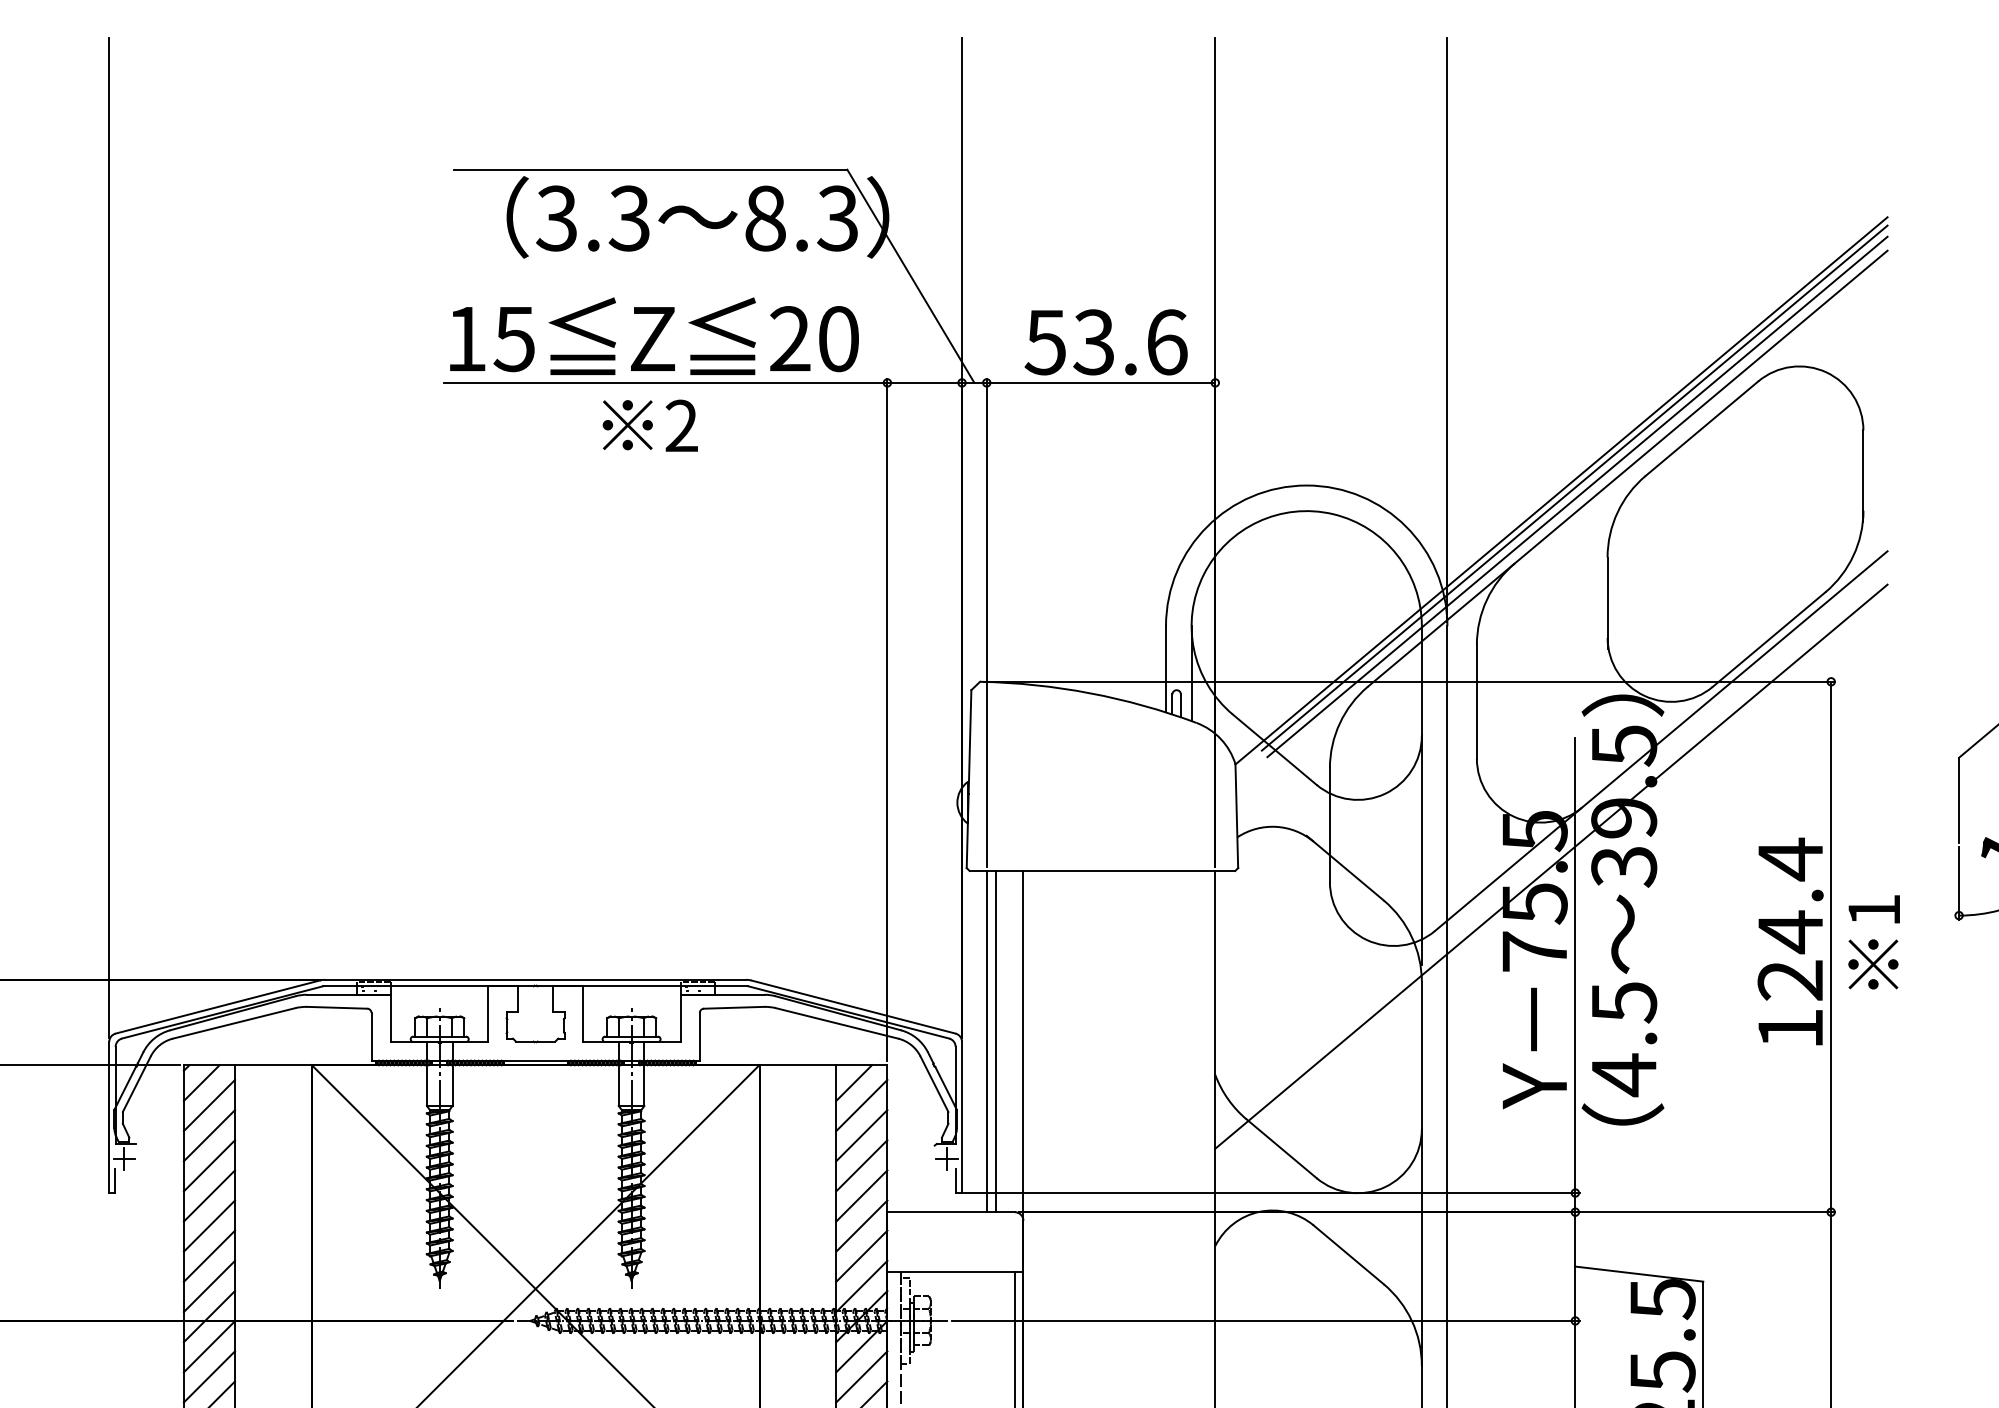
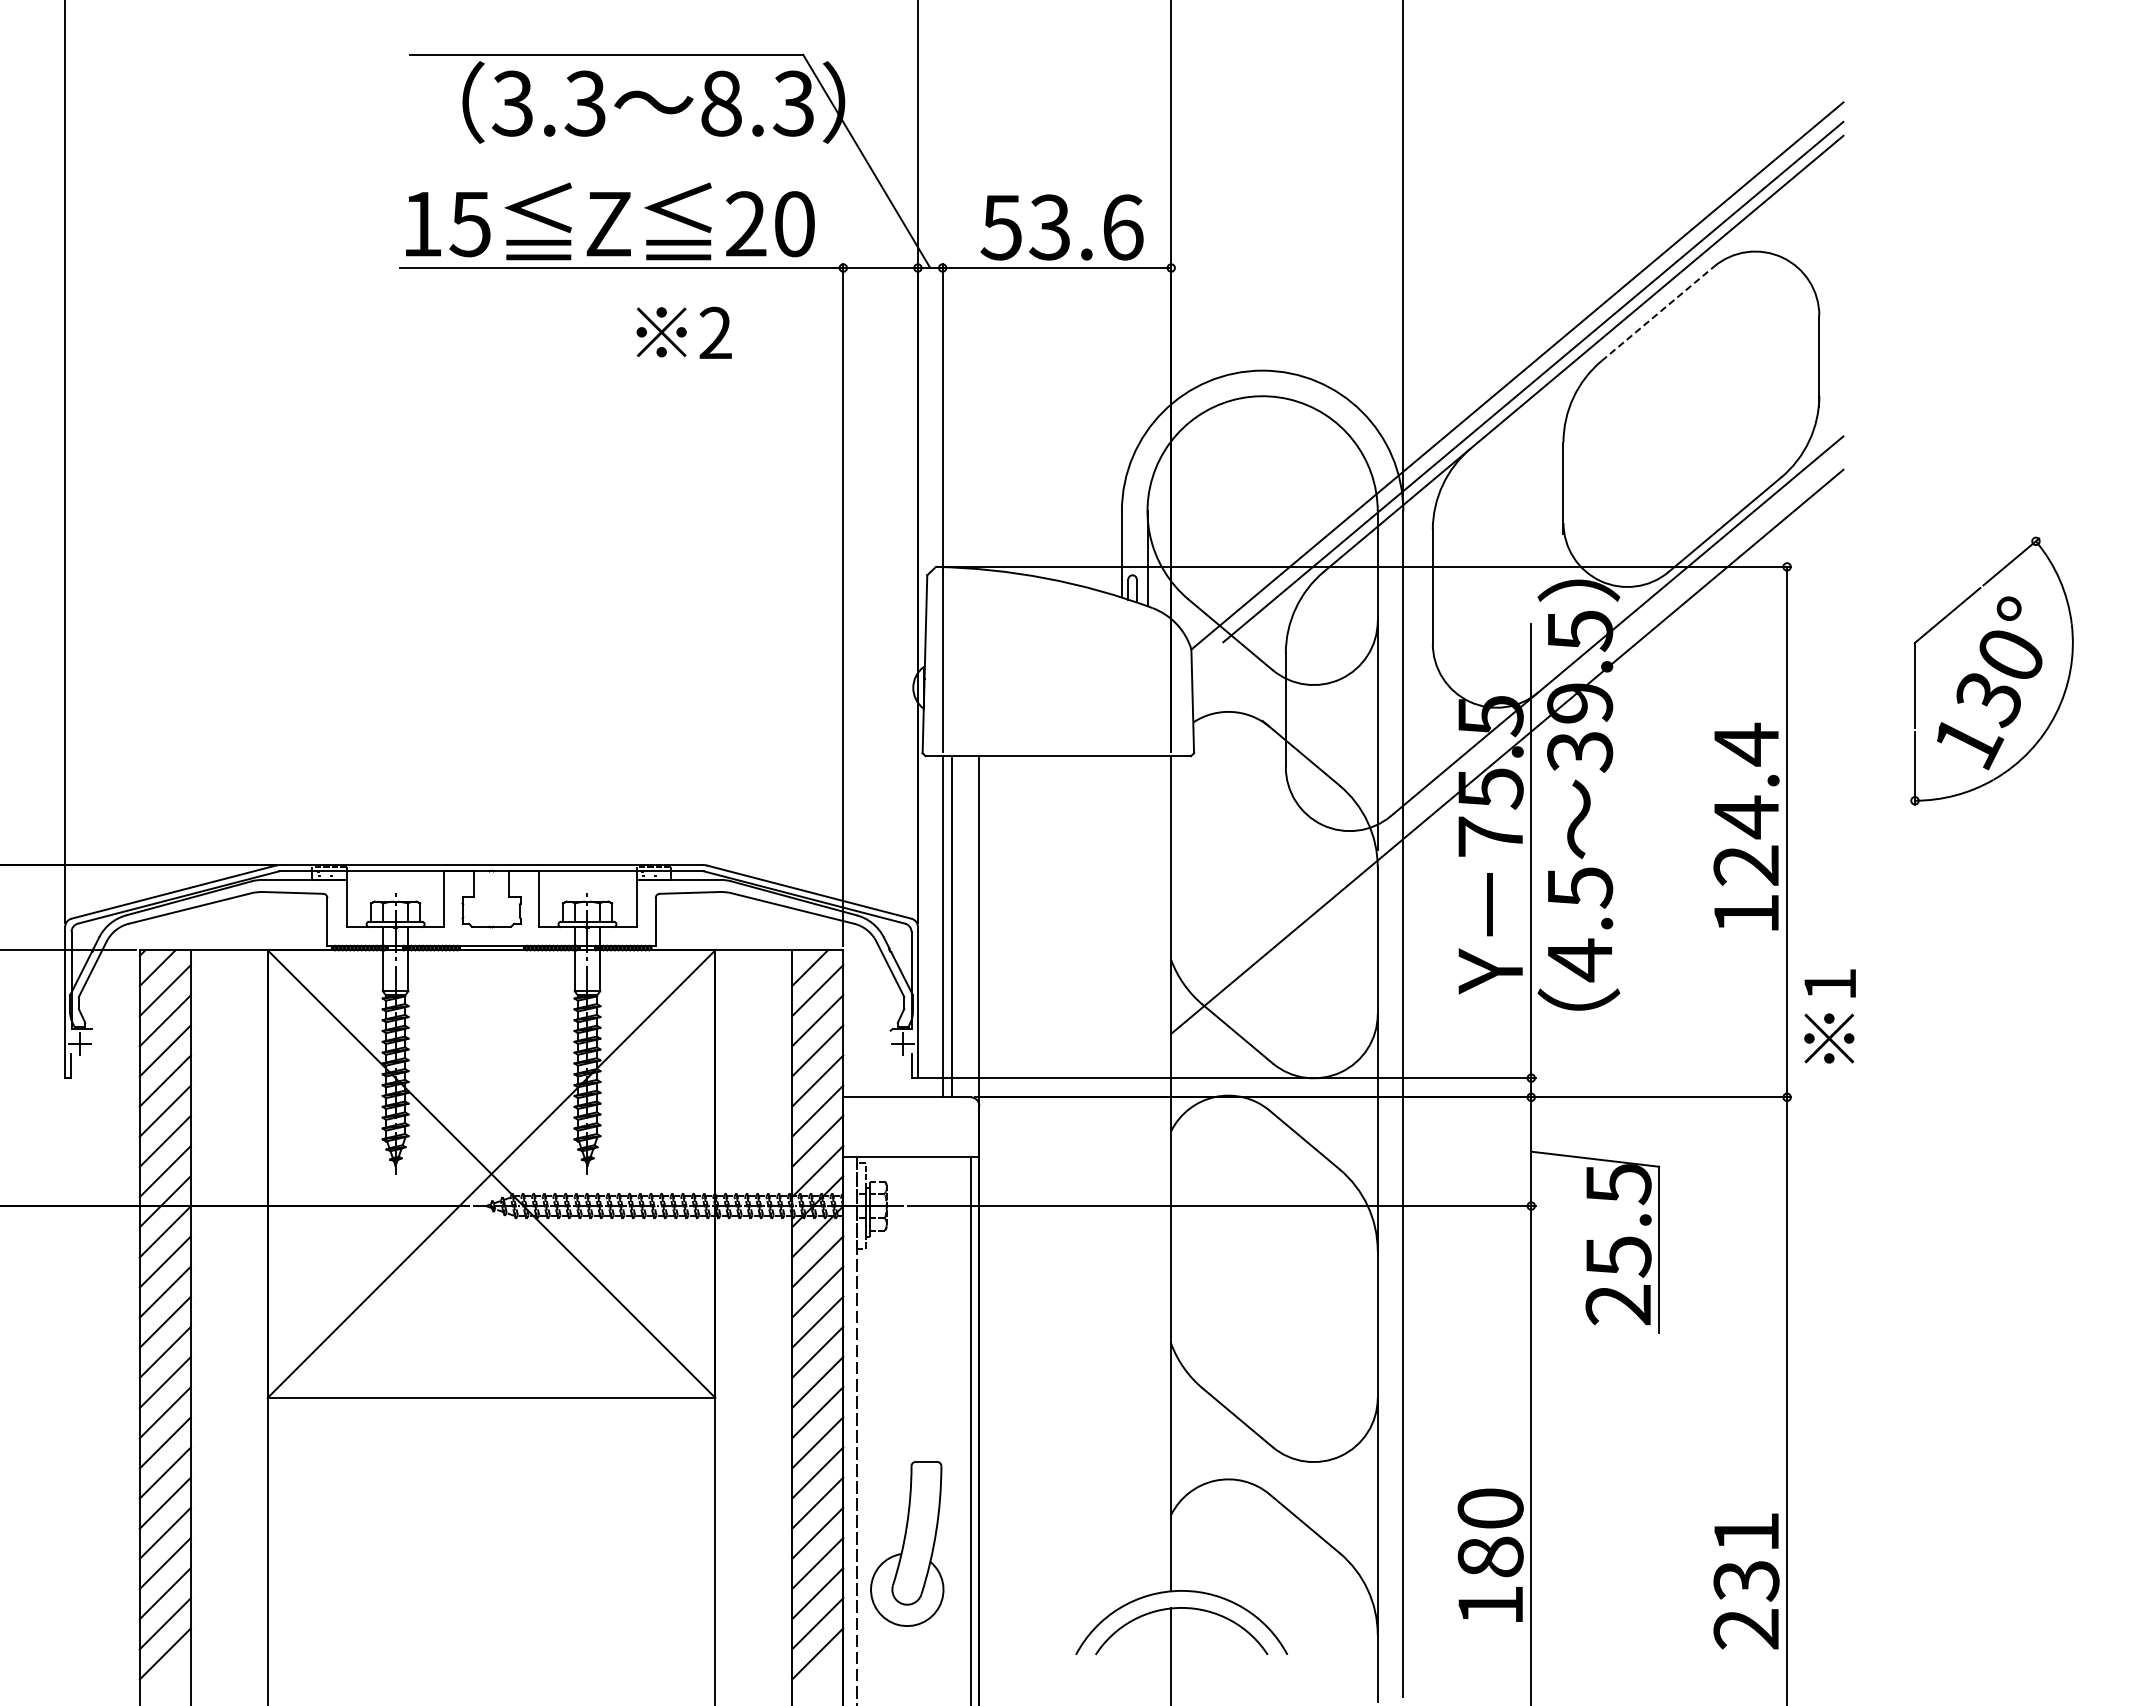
text: (649, 425) -> (683, 332), moved
line: (1701, 428) -> (1657, 313), solid -> dashed
line: (1574, 487) -> (1530, 372), removed
text: (1873, 942) -> (1829, 1016), moved

